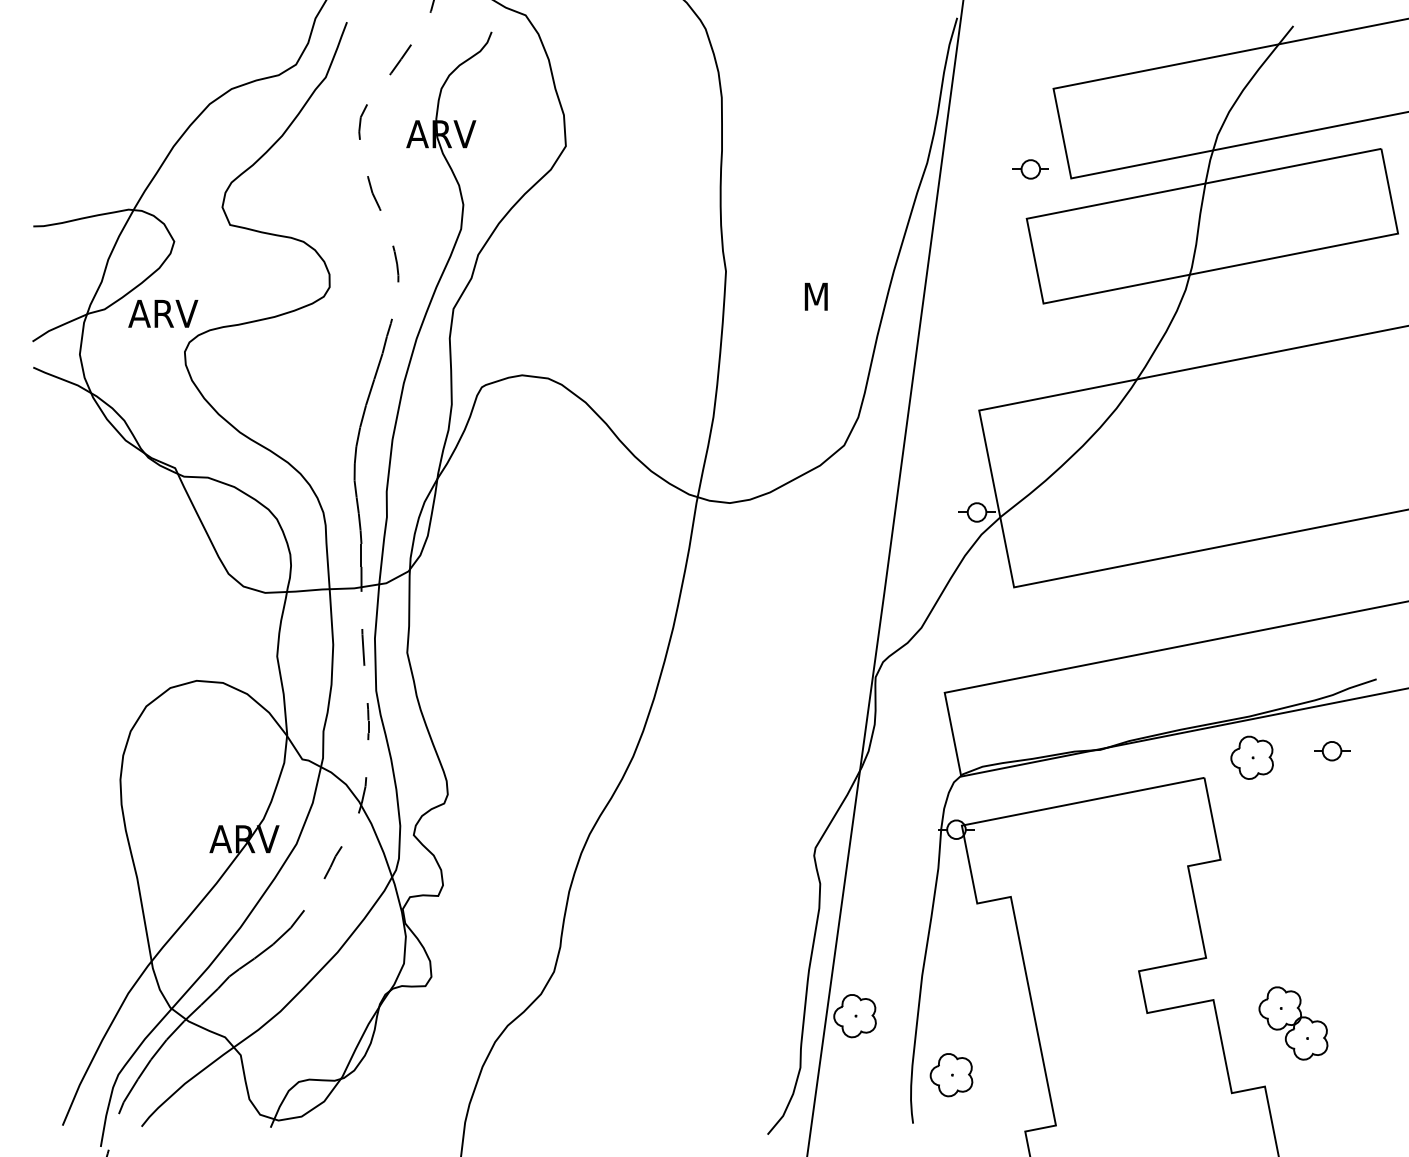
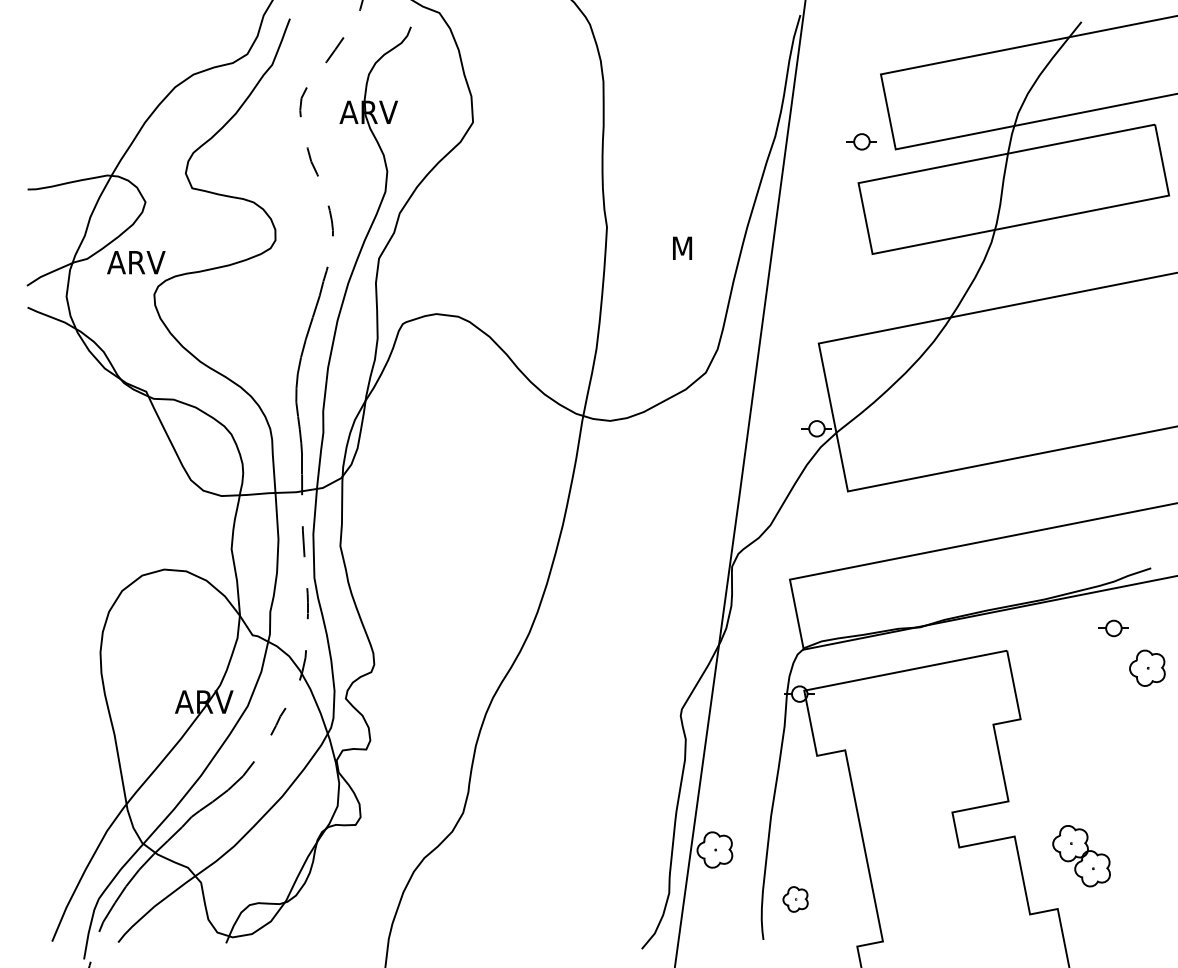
part: (1251, 757) -> (1146, 668), moved
part: (951, 1075) -> (795, 899), size x0.7

